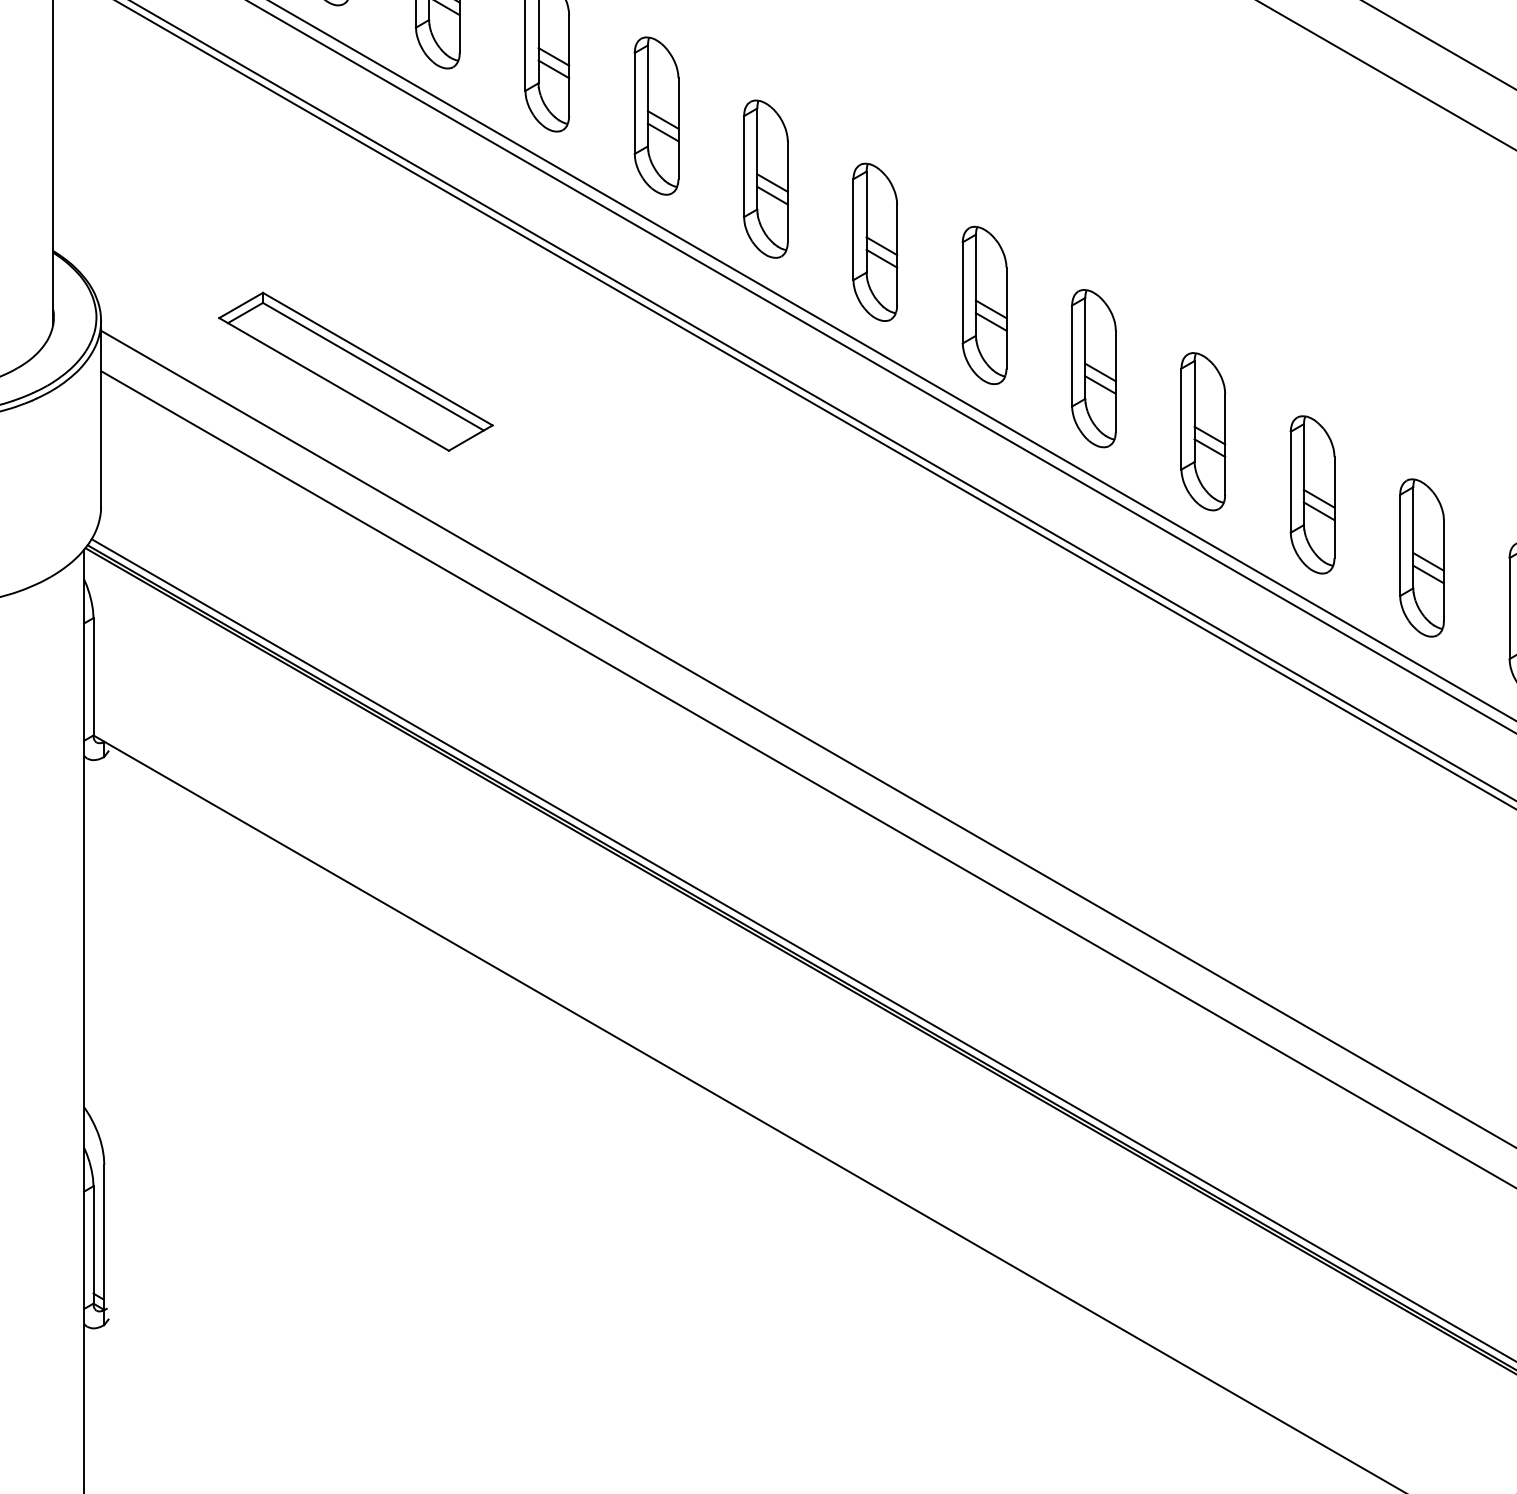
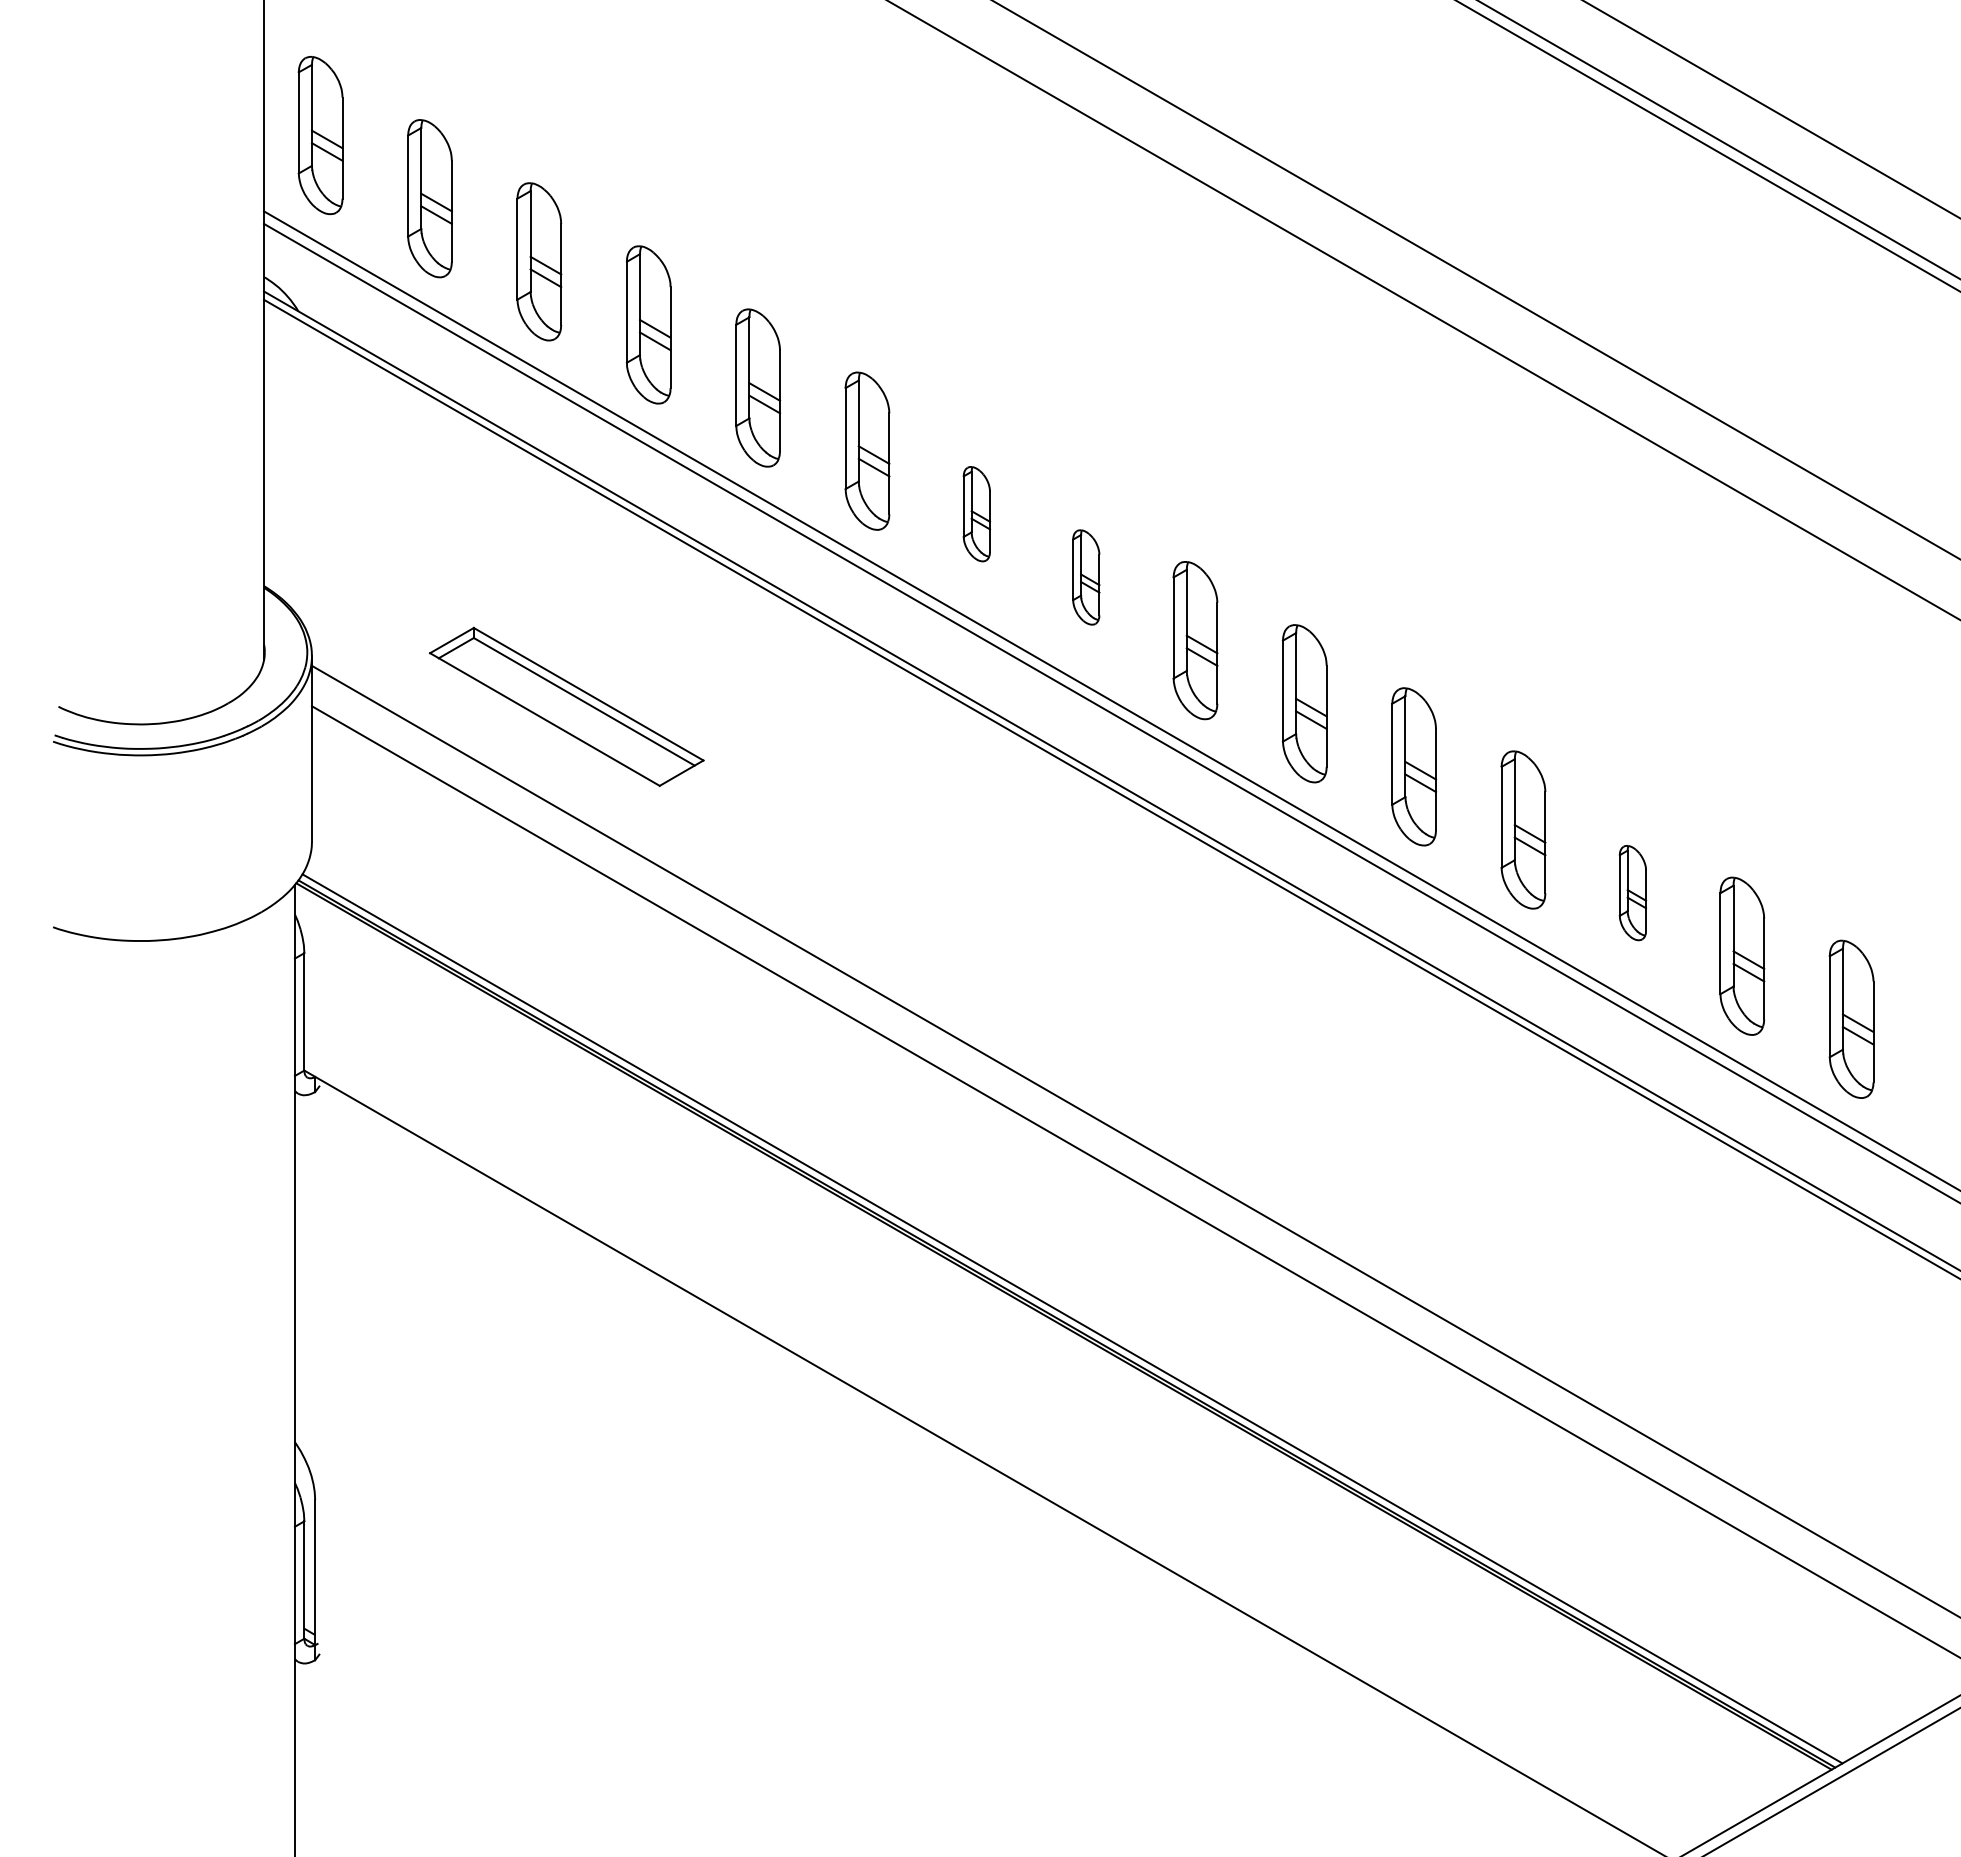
part: (765, 178) -> (976, 513), size x0.6
part: (875, 242) -> (1086, 577), size x0.6
part: (1421, 557) -> (1632, 892), size x0.6

